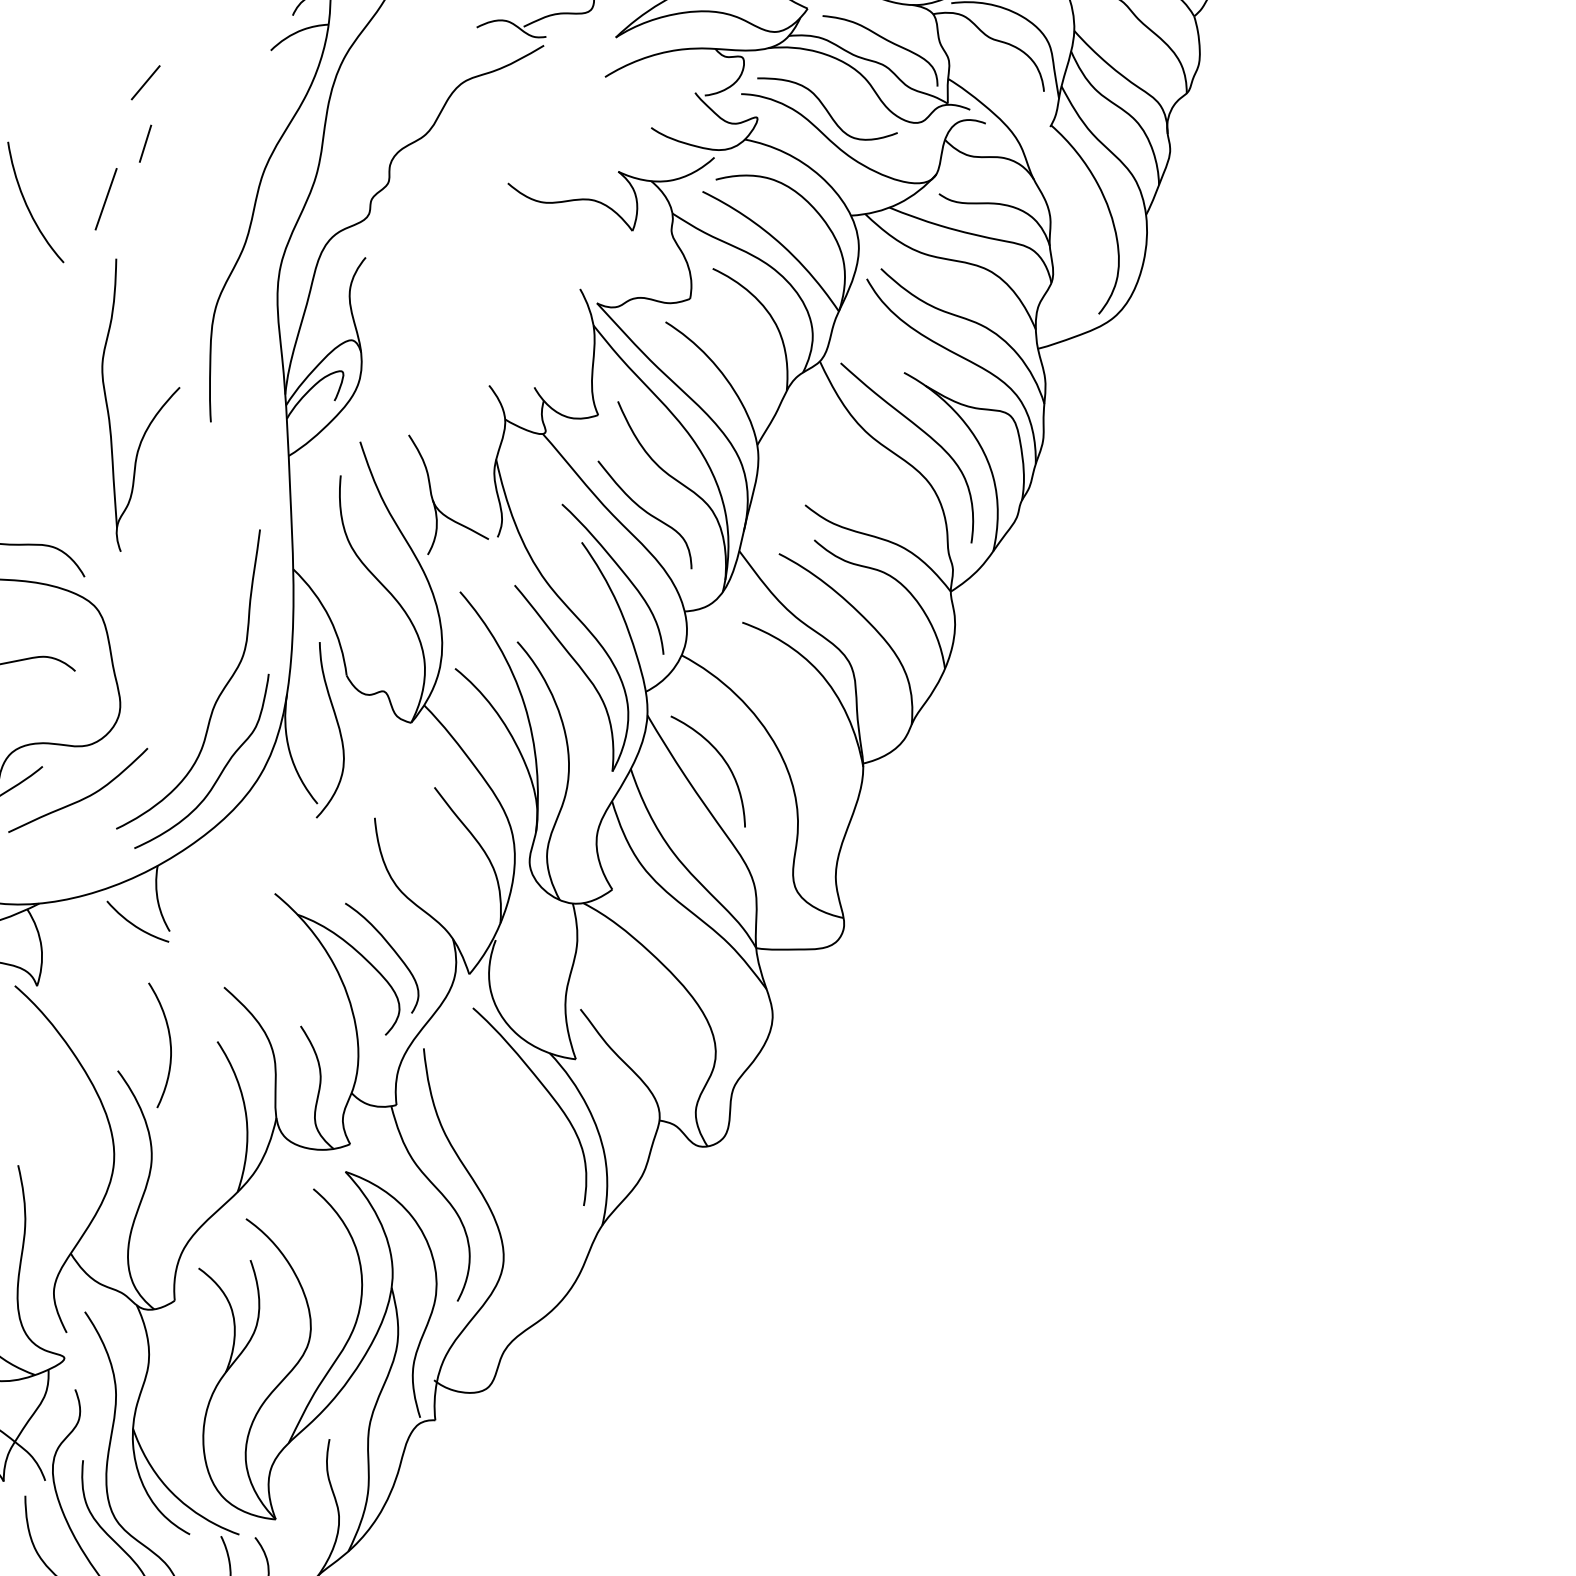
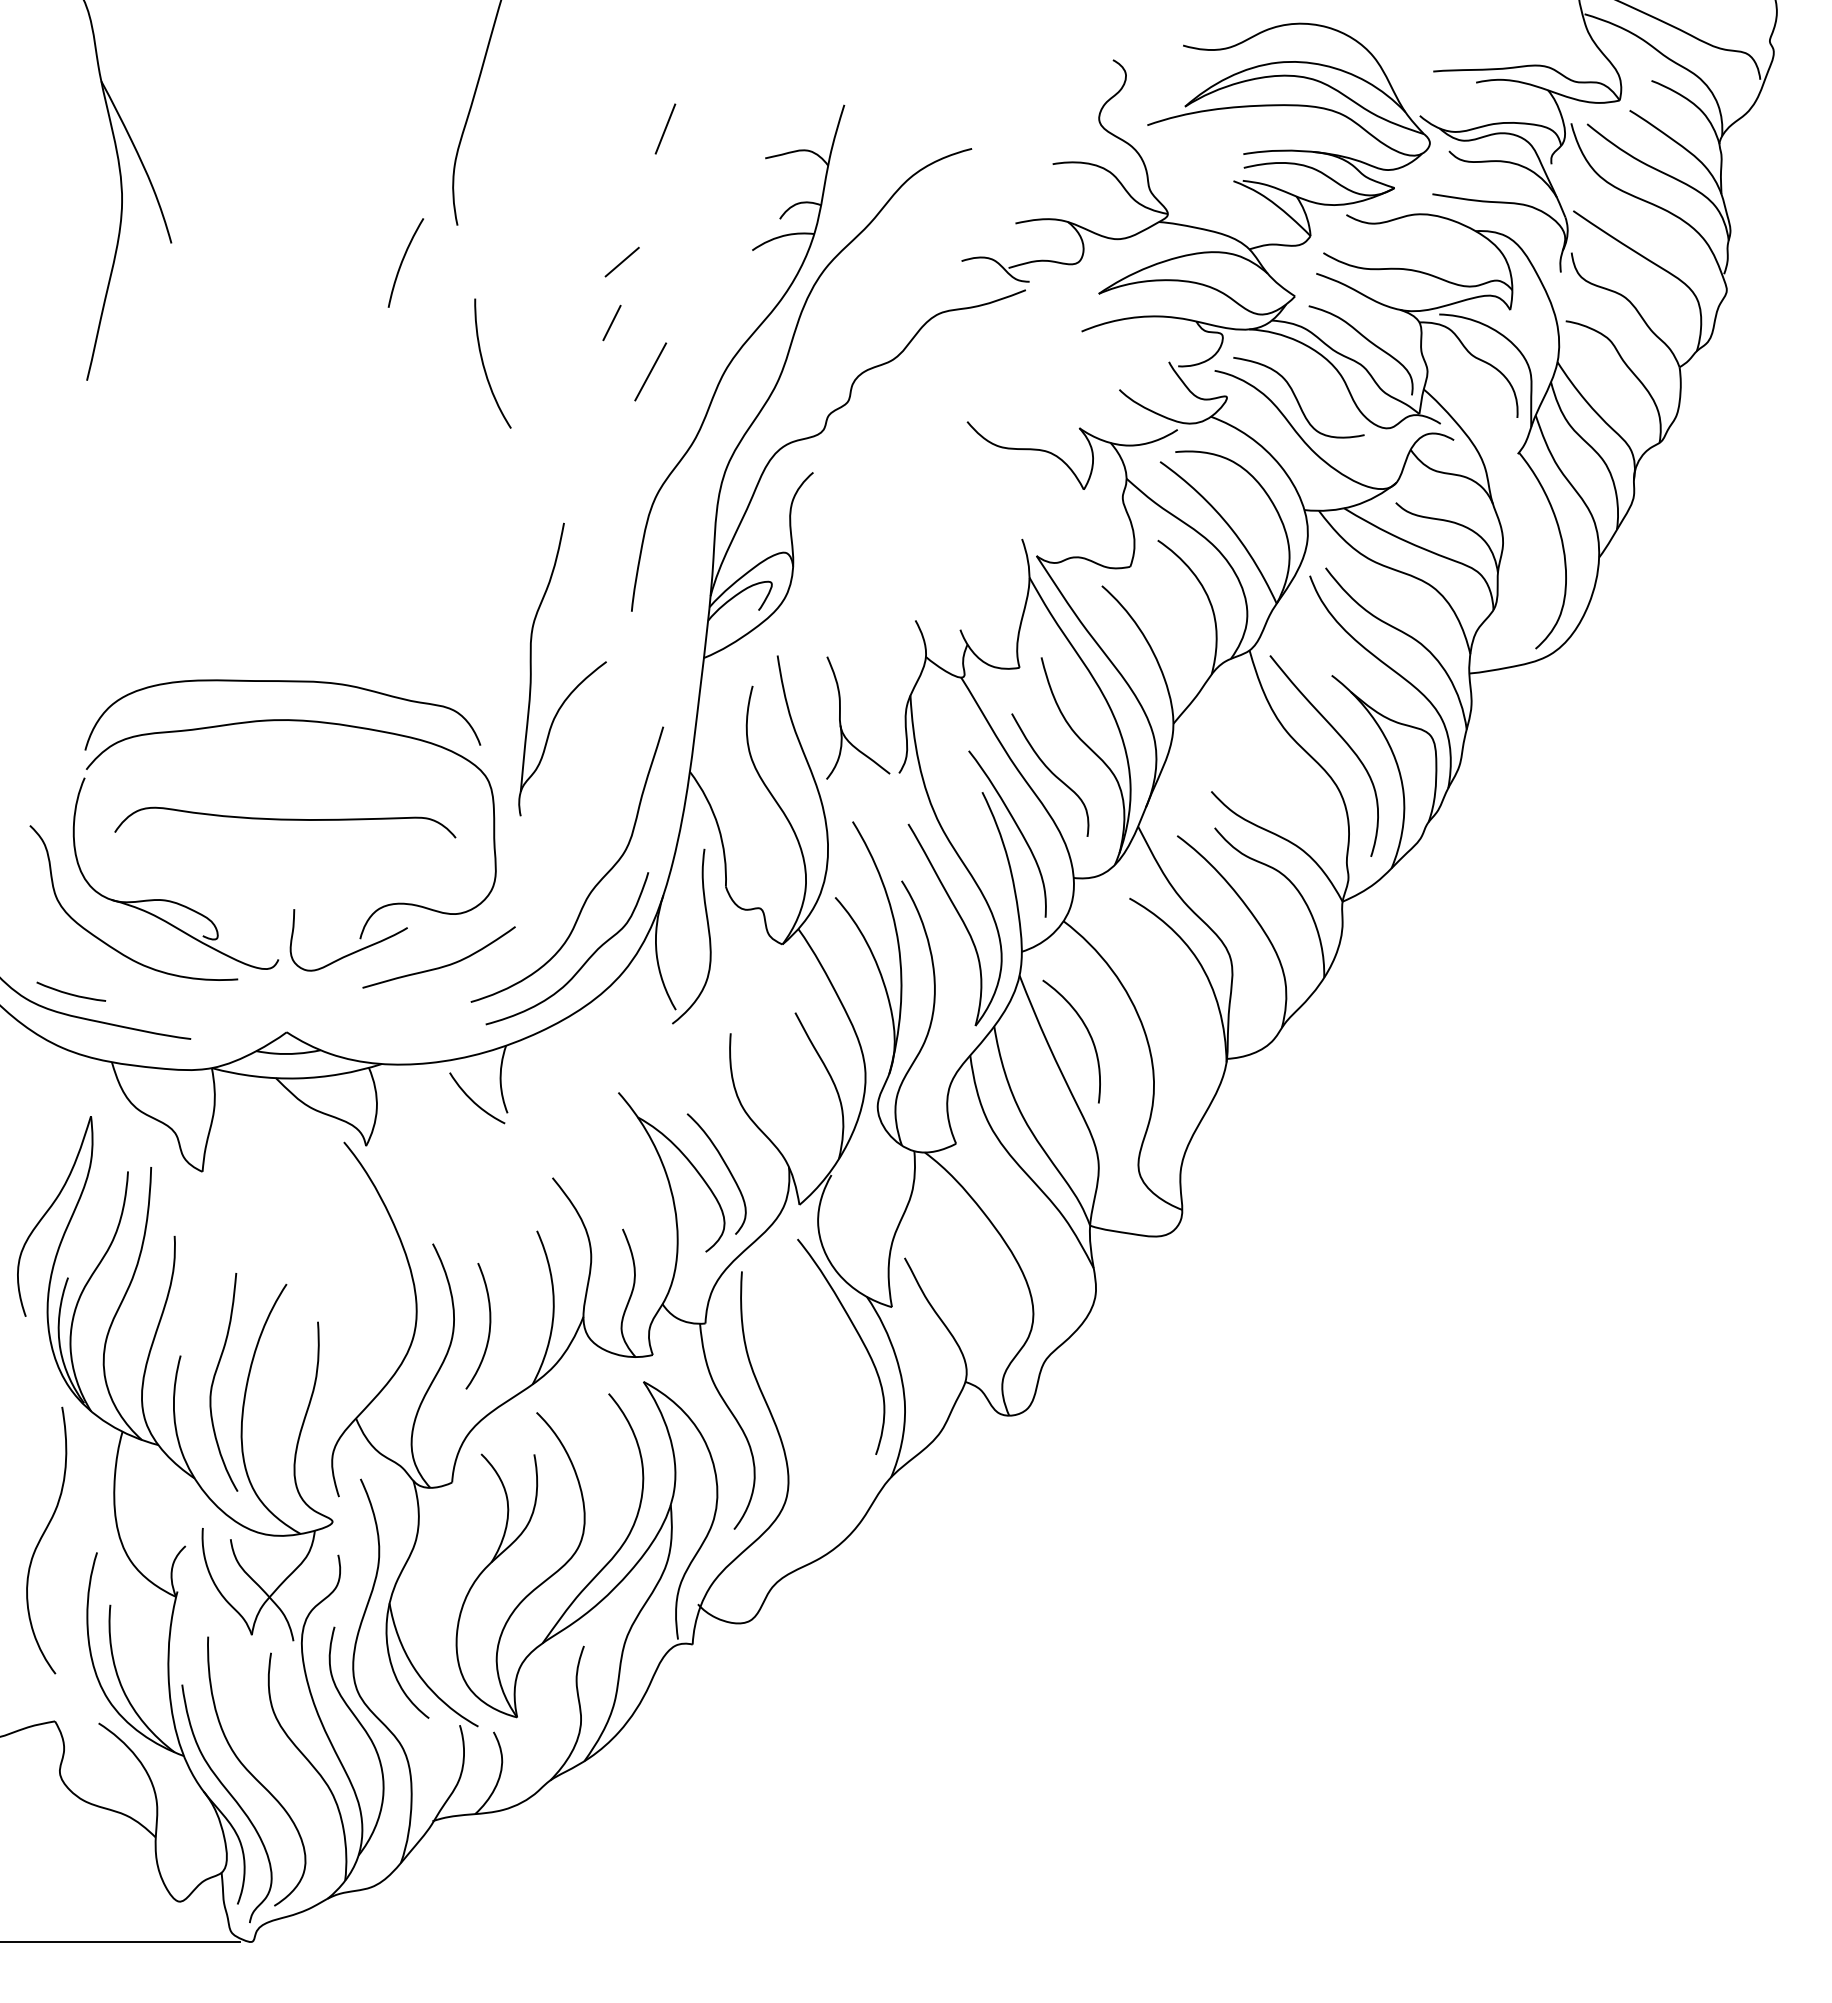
line: (105, 198) -> (650, 371), moved
part: (156, 414) -> (578, 684), moved
curve: (169, 1047) -> (488, 1330), moved

